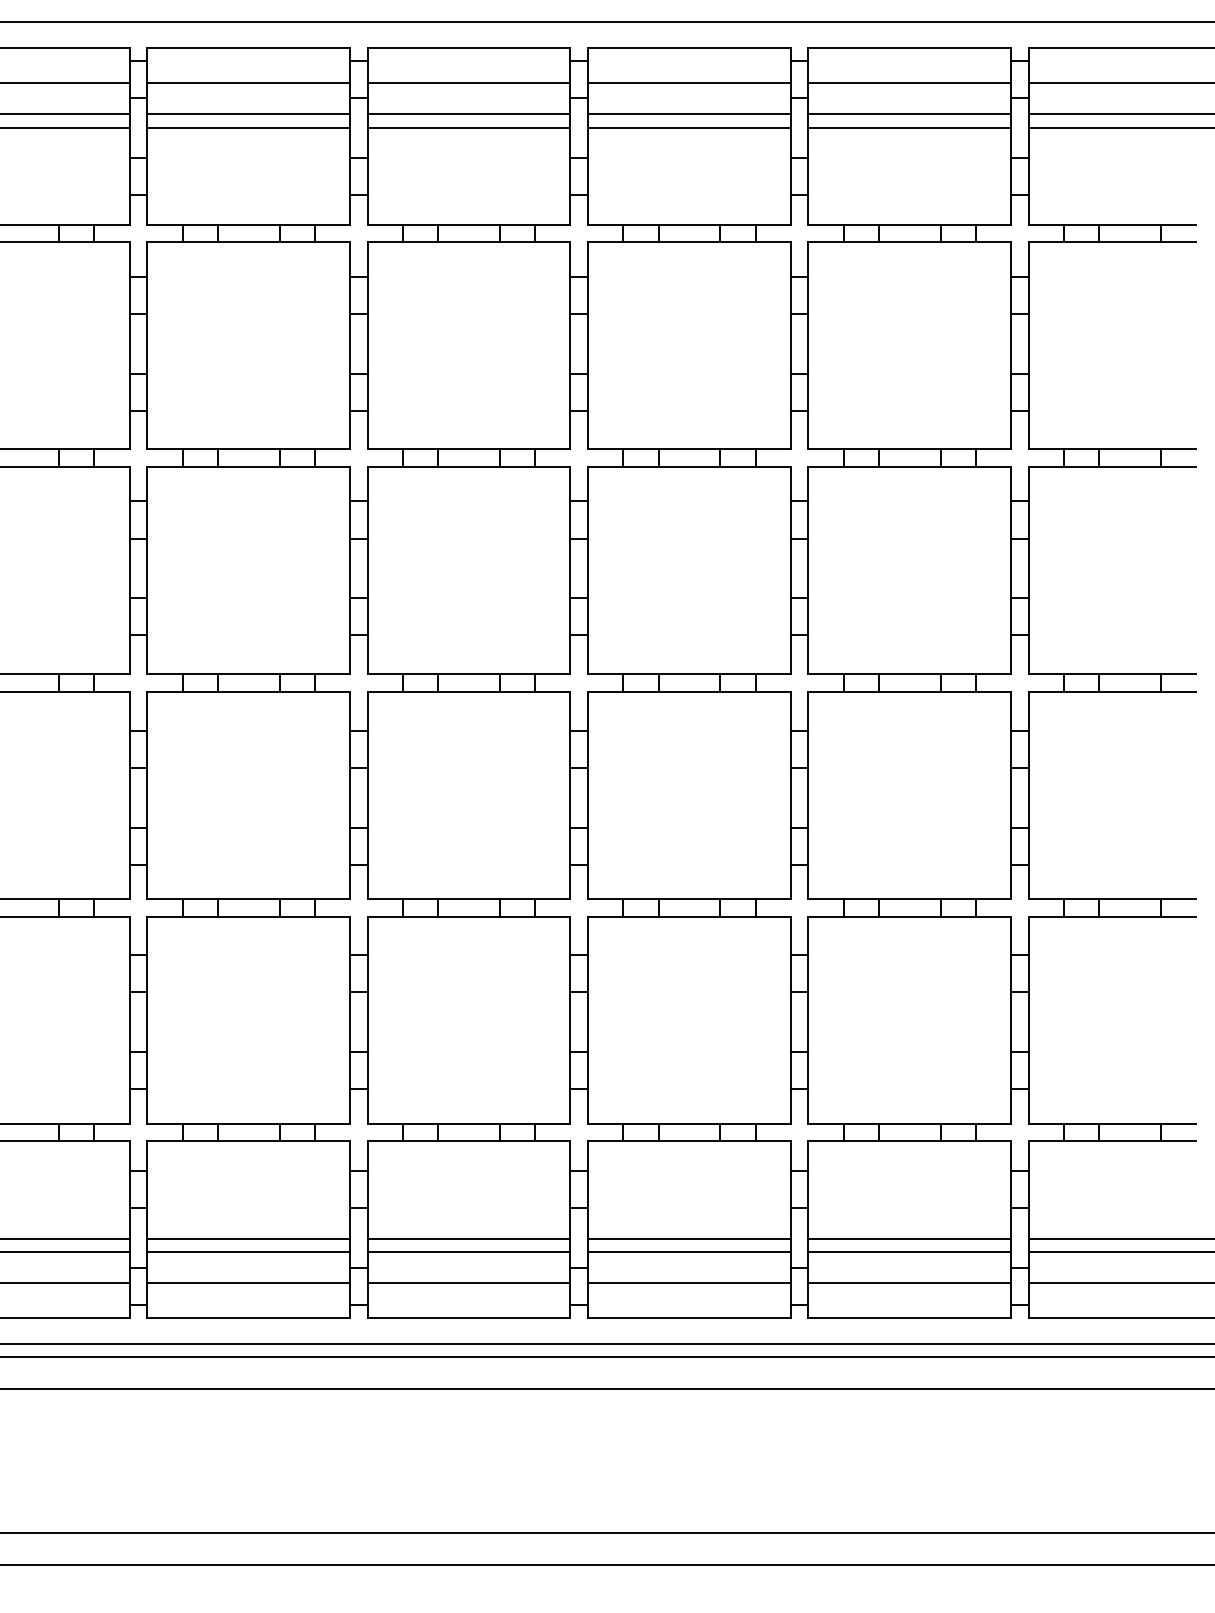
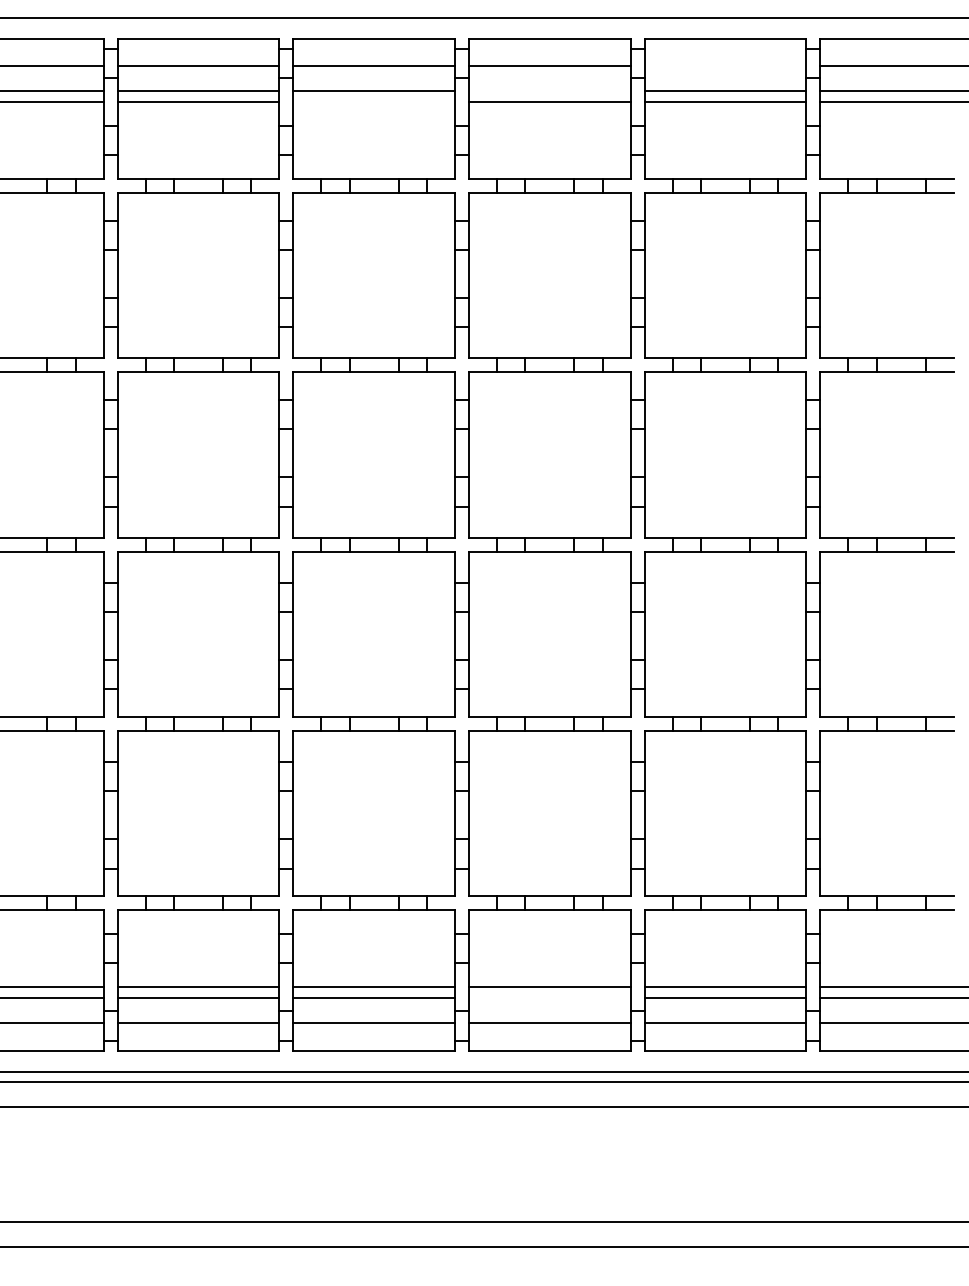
line: (909, 82) -> (725, 65), removed
line: (689, 114) -> (549, 91), removed
line: (468, 127) -> (373, 101), removed
line: (689, 1251) -> (549, 997), removed

